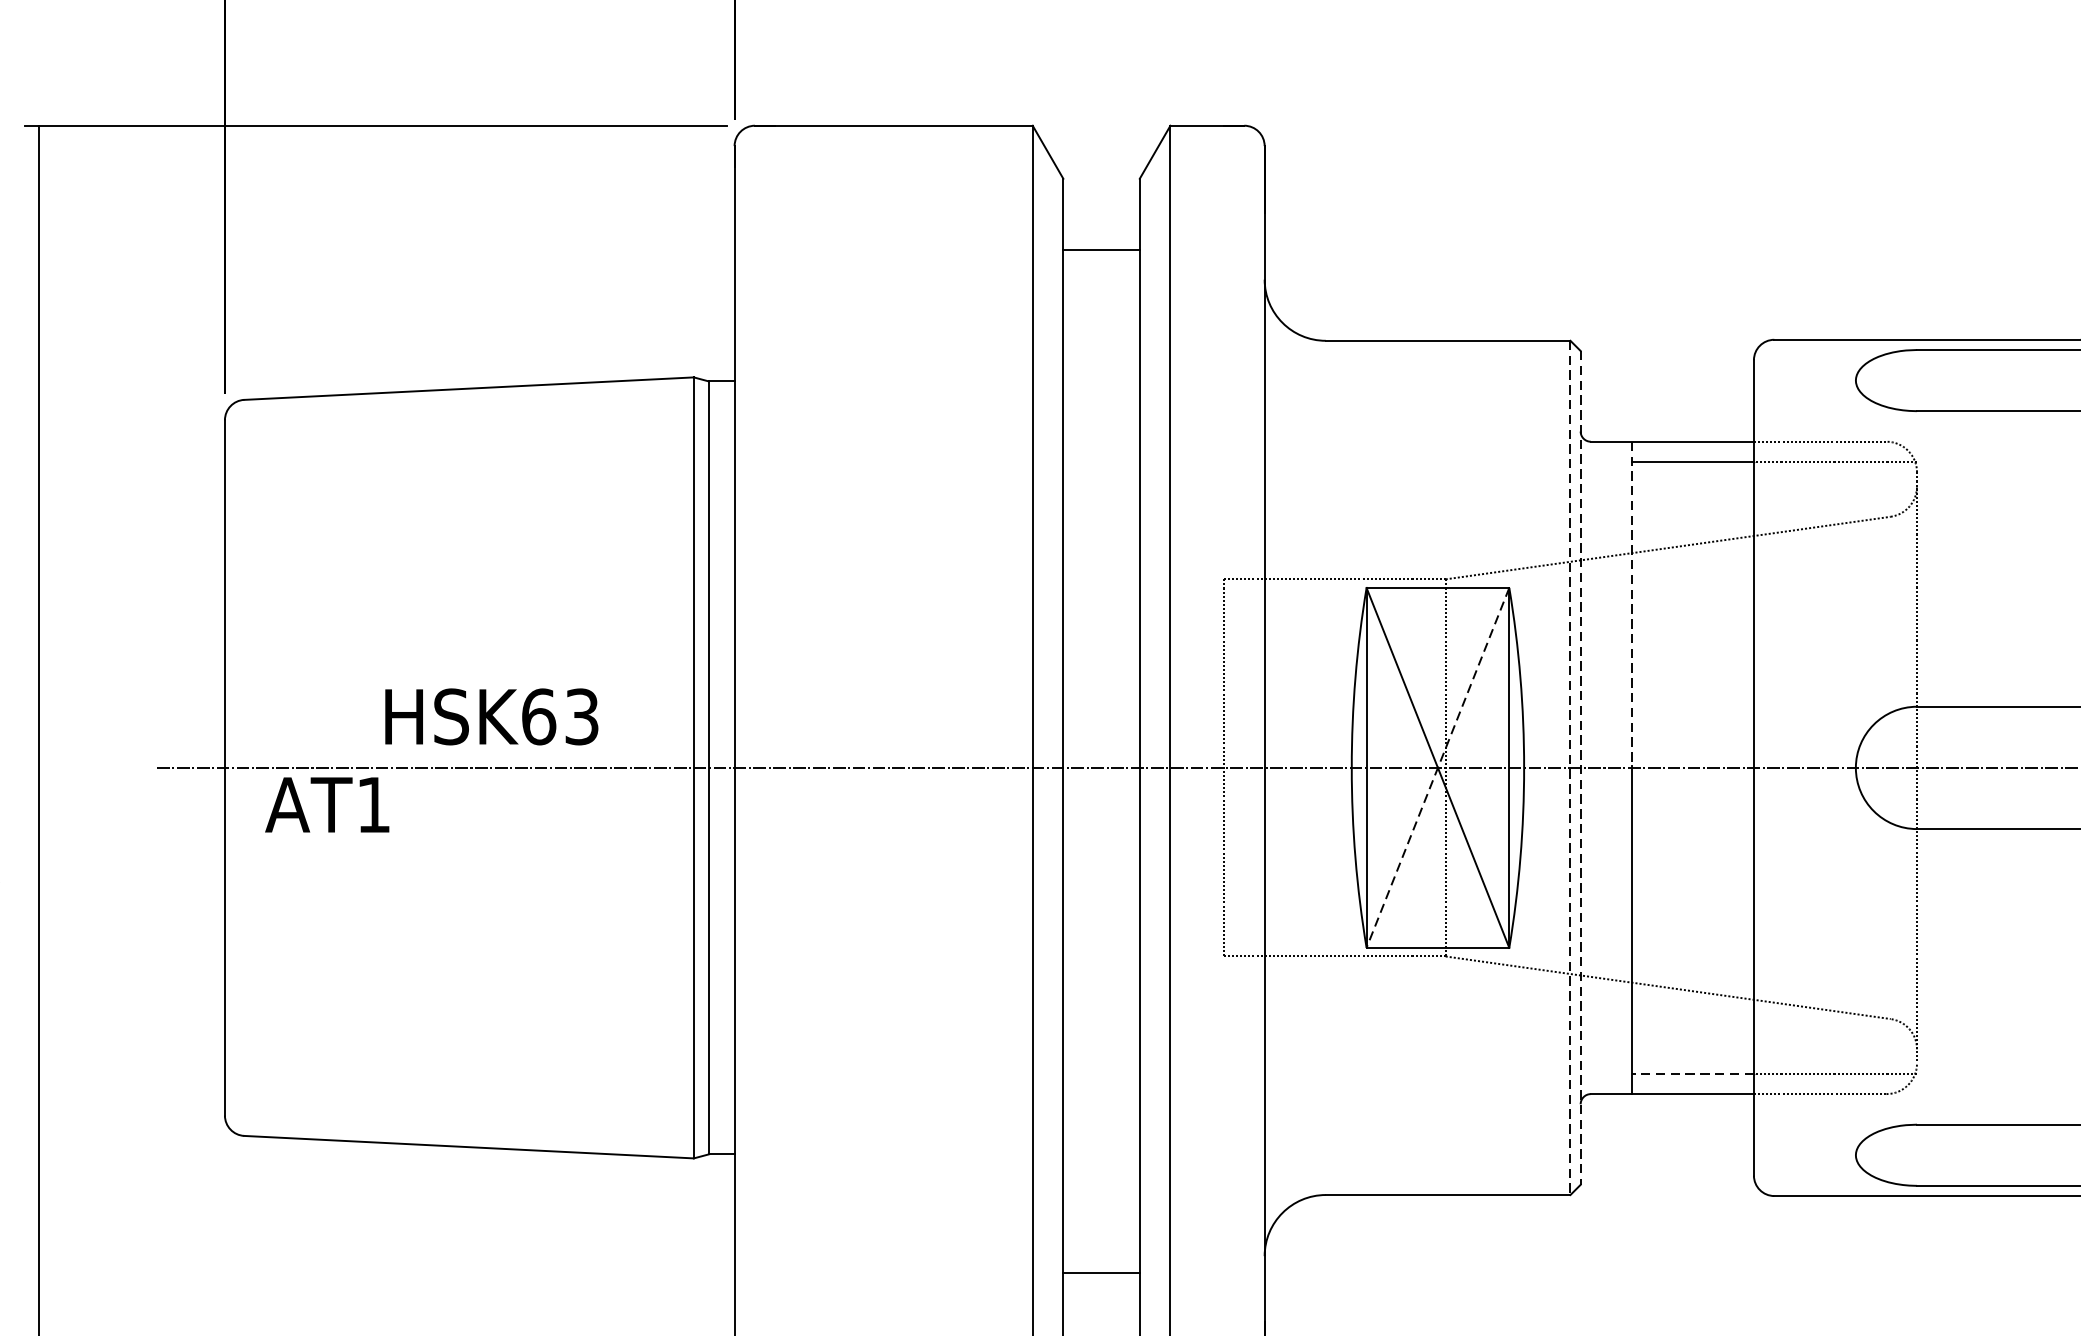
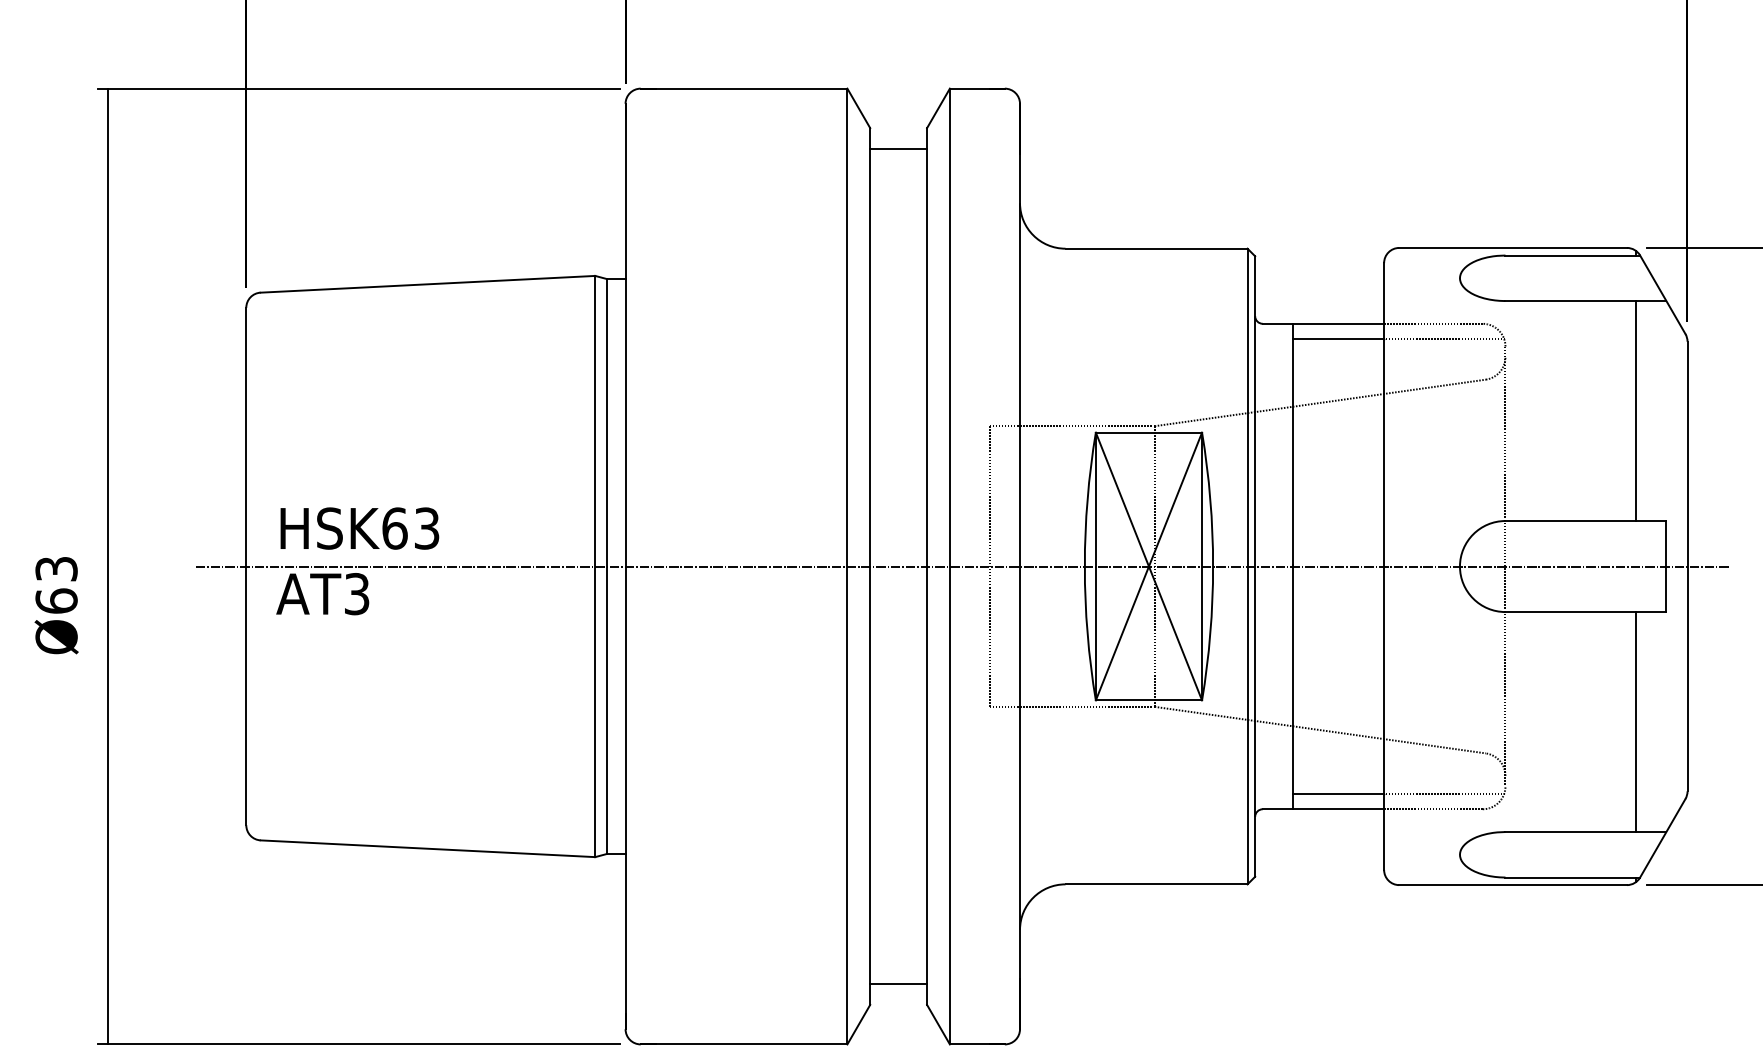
line: (1101, 250) -> (898, 149), moved
line: (1632, 605) -> (1293, 445), dashed -> solid
text: (491, 716) -> (359, 528), moved
line: (1437, 767) -> (1148, 566), dashed -> solid
line: (1570, 767) -> (1247, 566), dashed -> solid
line: (1581, 769) -> (1255, 567), dashed -> solid
text: (374, 805) -> (357, 594), AT1 -> AT3
line: (1692, 1074) -> (1338, 794), dashed -> solid
line: (1101, 1273) -> (898, 983), moved

